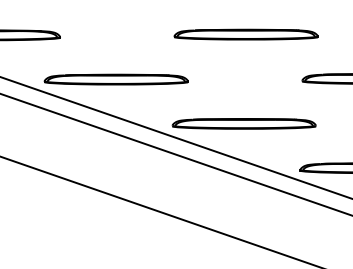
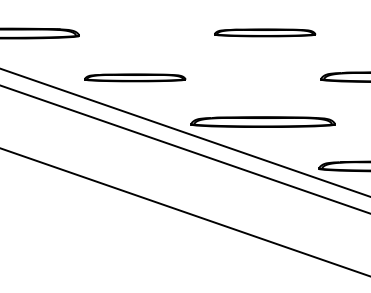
part: (245, 34) -> (264, 32), size x0.7
part: (115, 79) -> (134, 77), size x0.7

